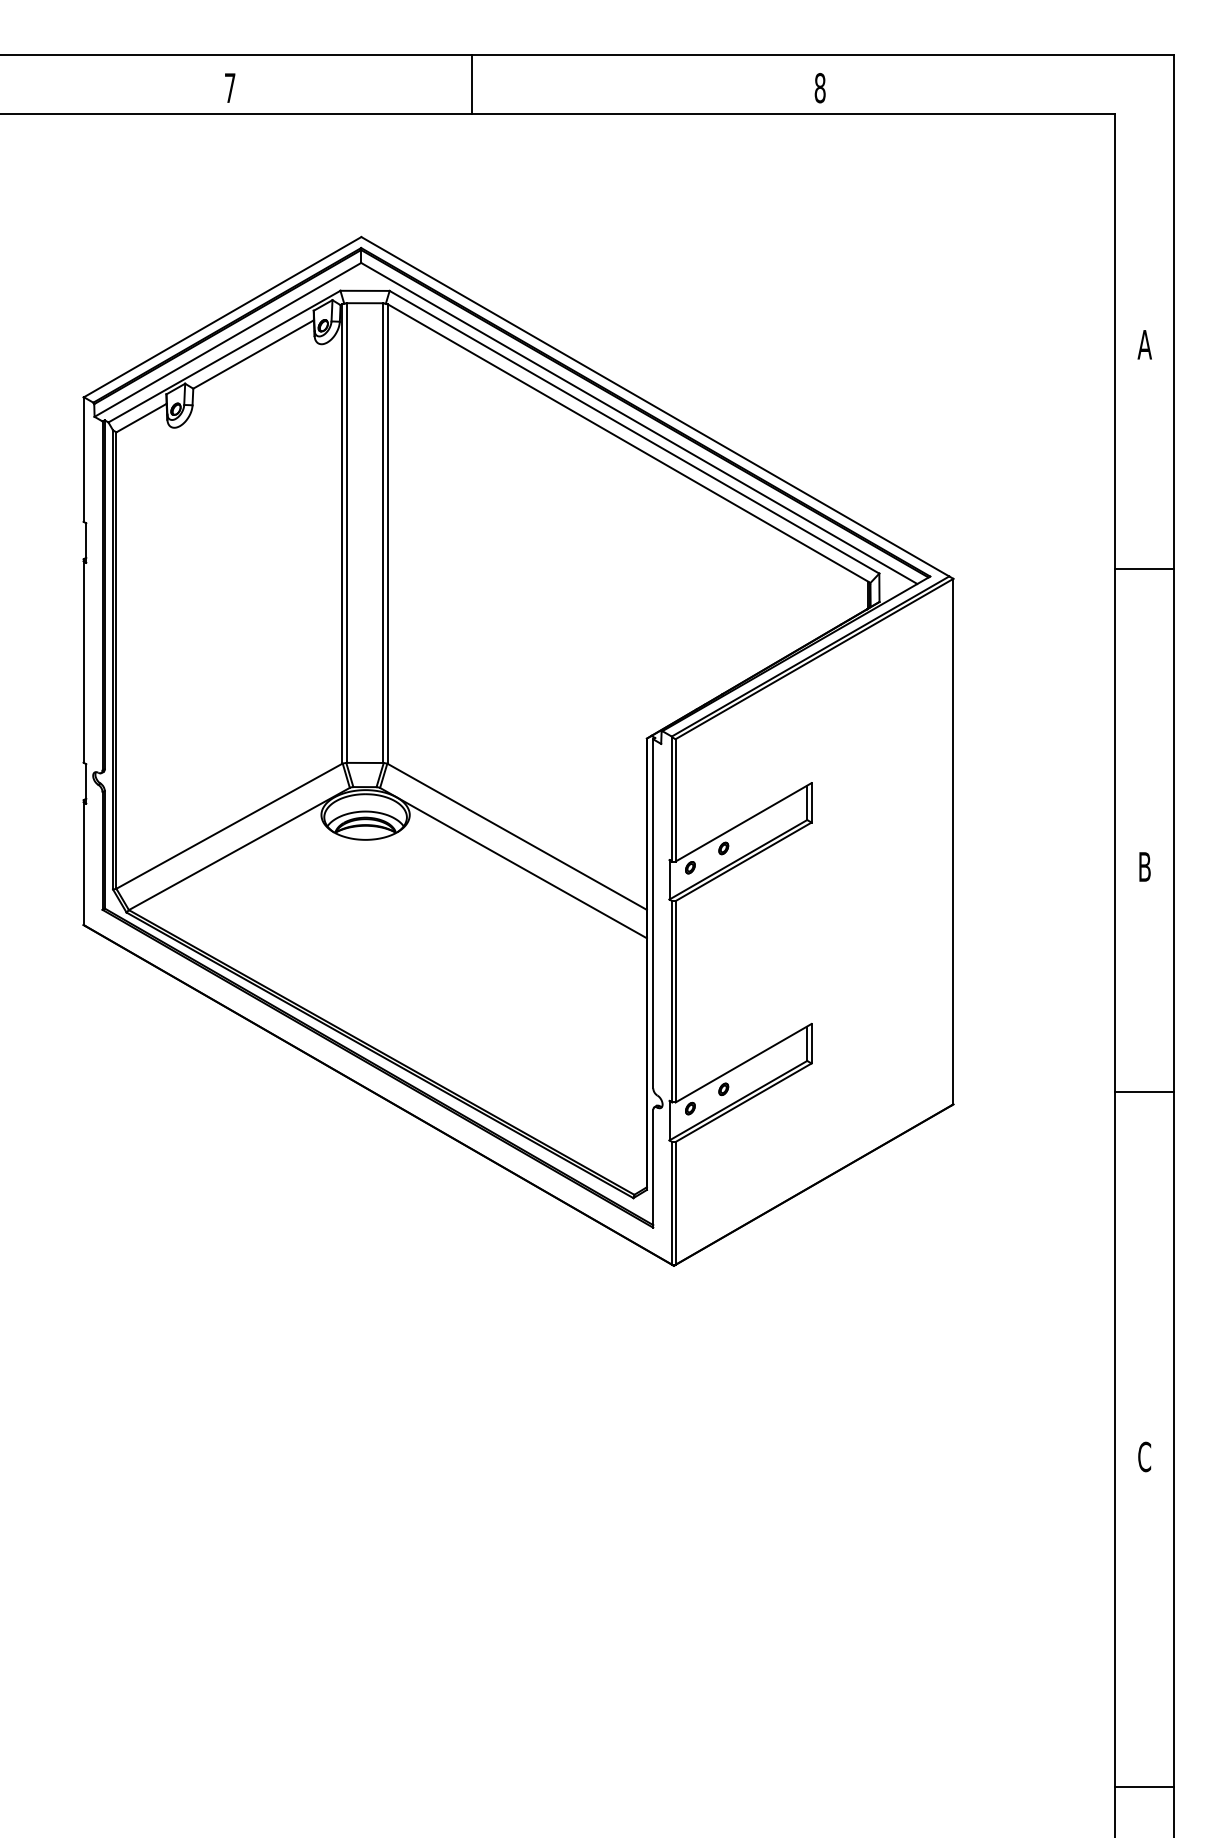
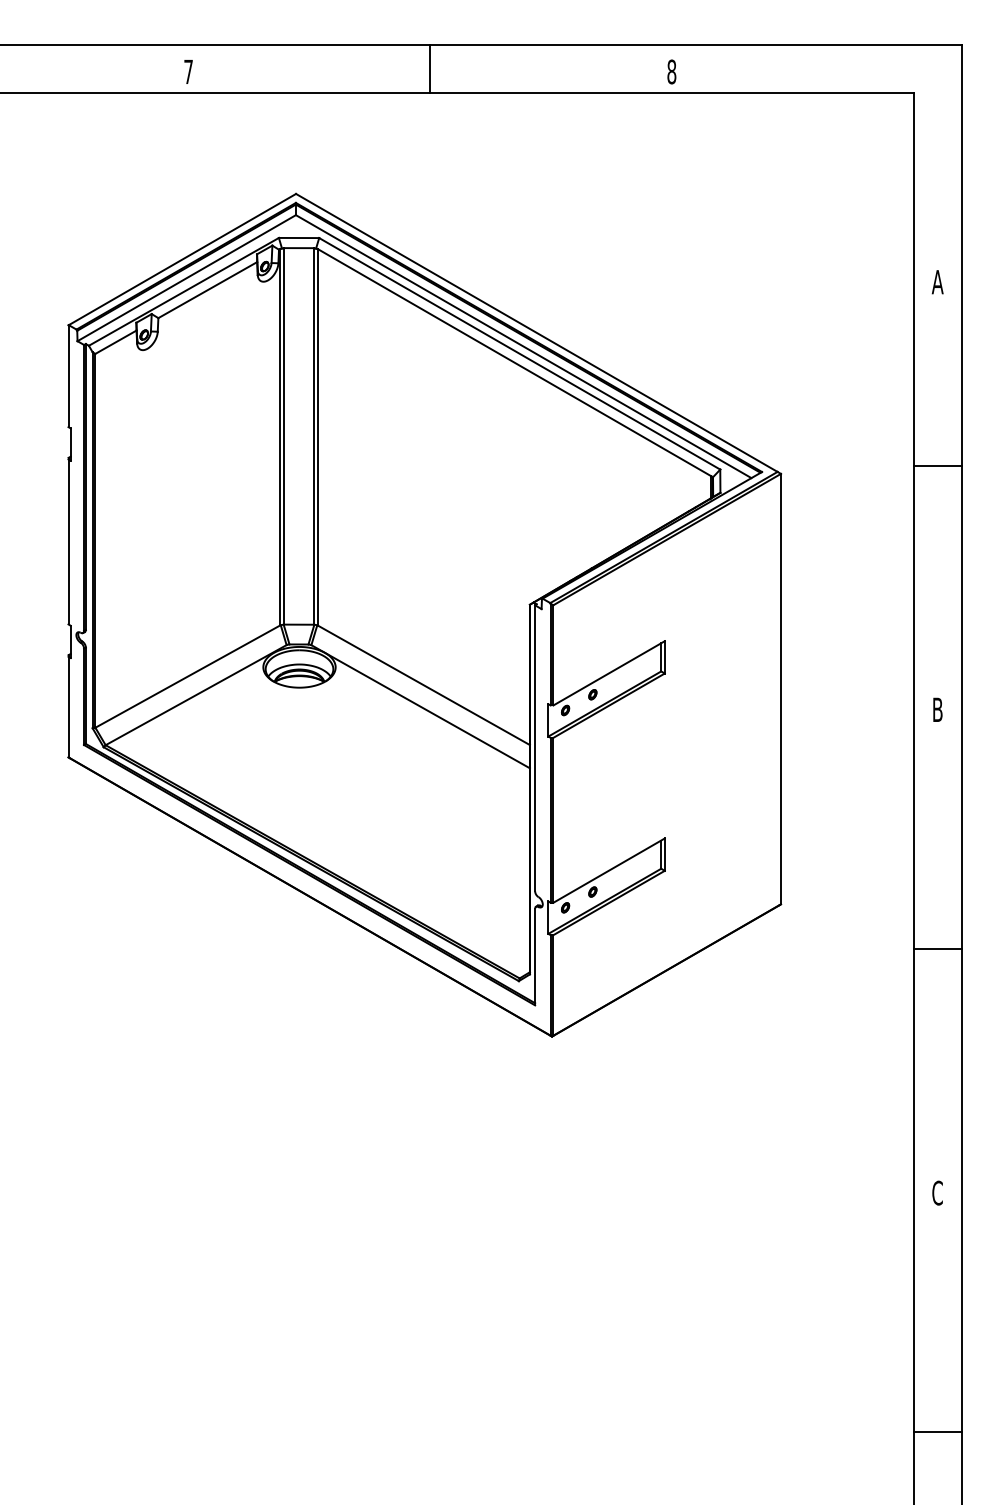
line: (471, 85) -> (430, 69), moved
line: (1144, 1091) -> (937, 948), moved
line: (1144, 1787) -> (937, 1432), moved

